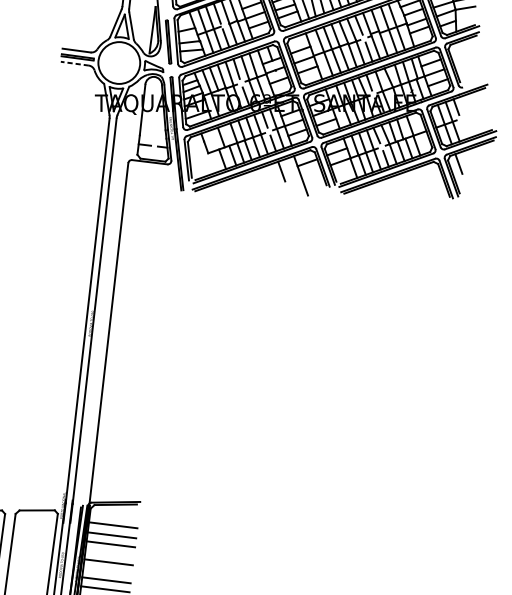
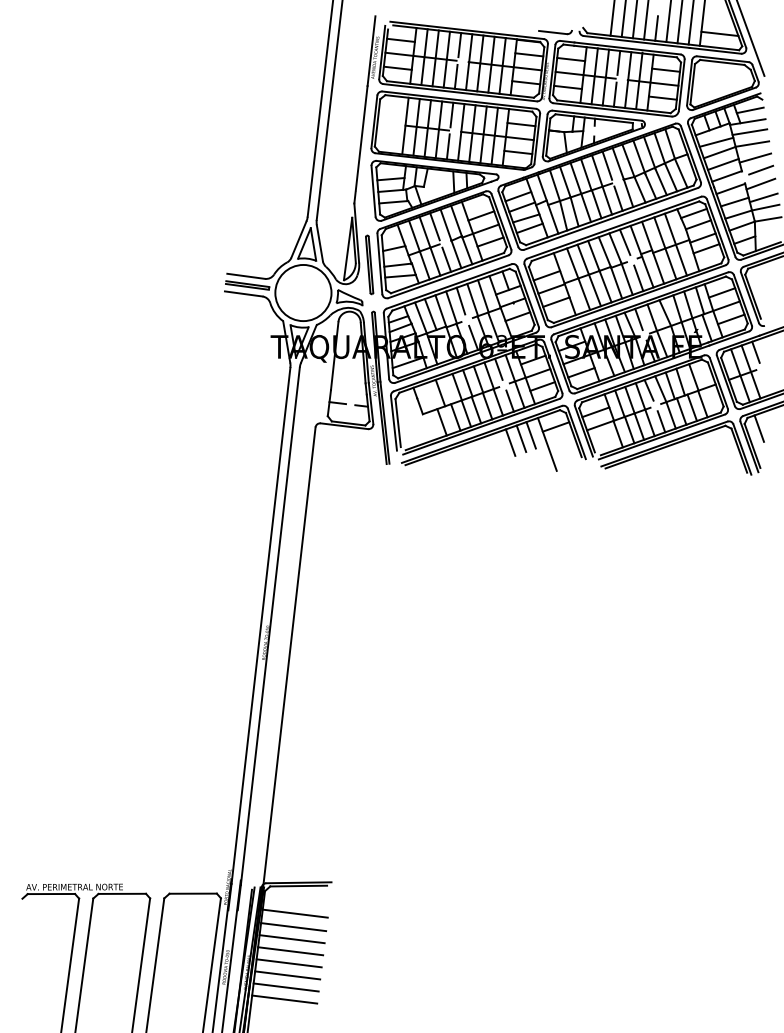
line: (74, 63) -> (243, 293), dashed -> solid
line: (288, 169) -> (530, 435), added
line: (273, 174) -> (510, 442), added
line: (109, 553) -> (290, 951), added
line: (107, 571) -> (287, 975), added

